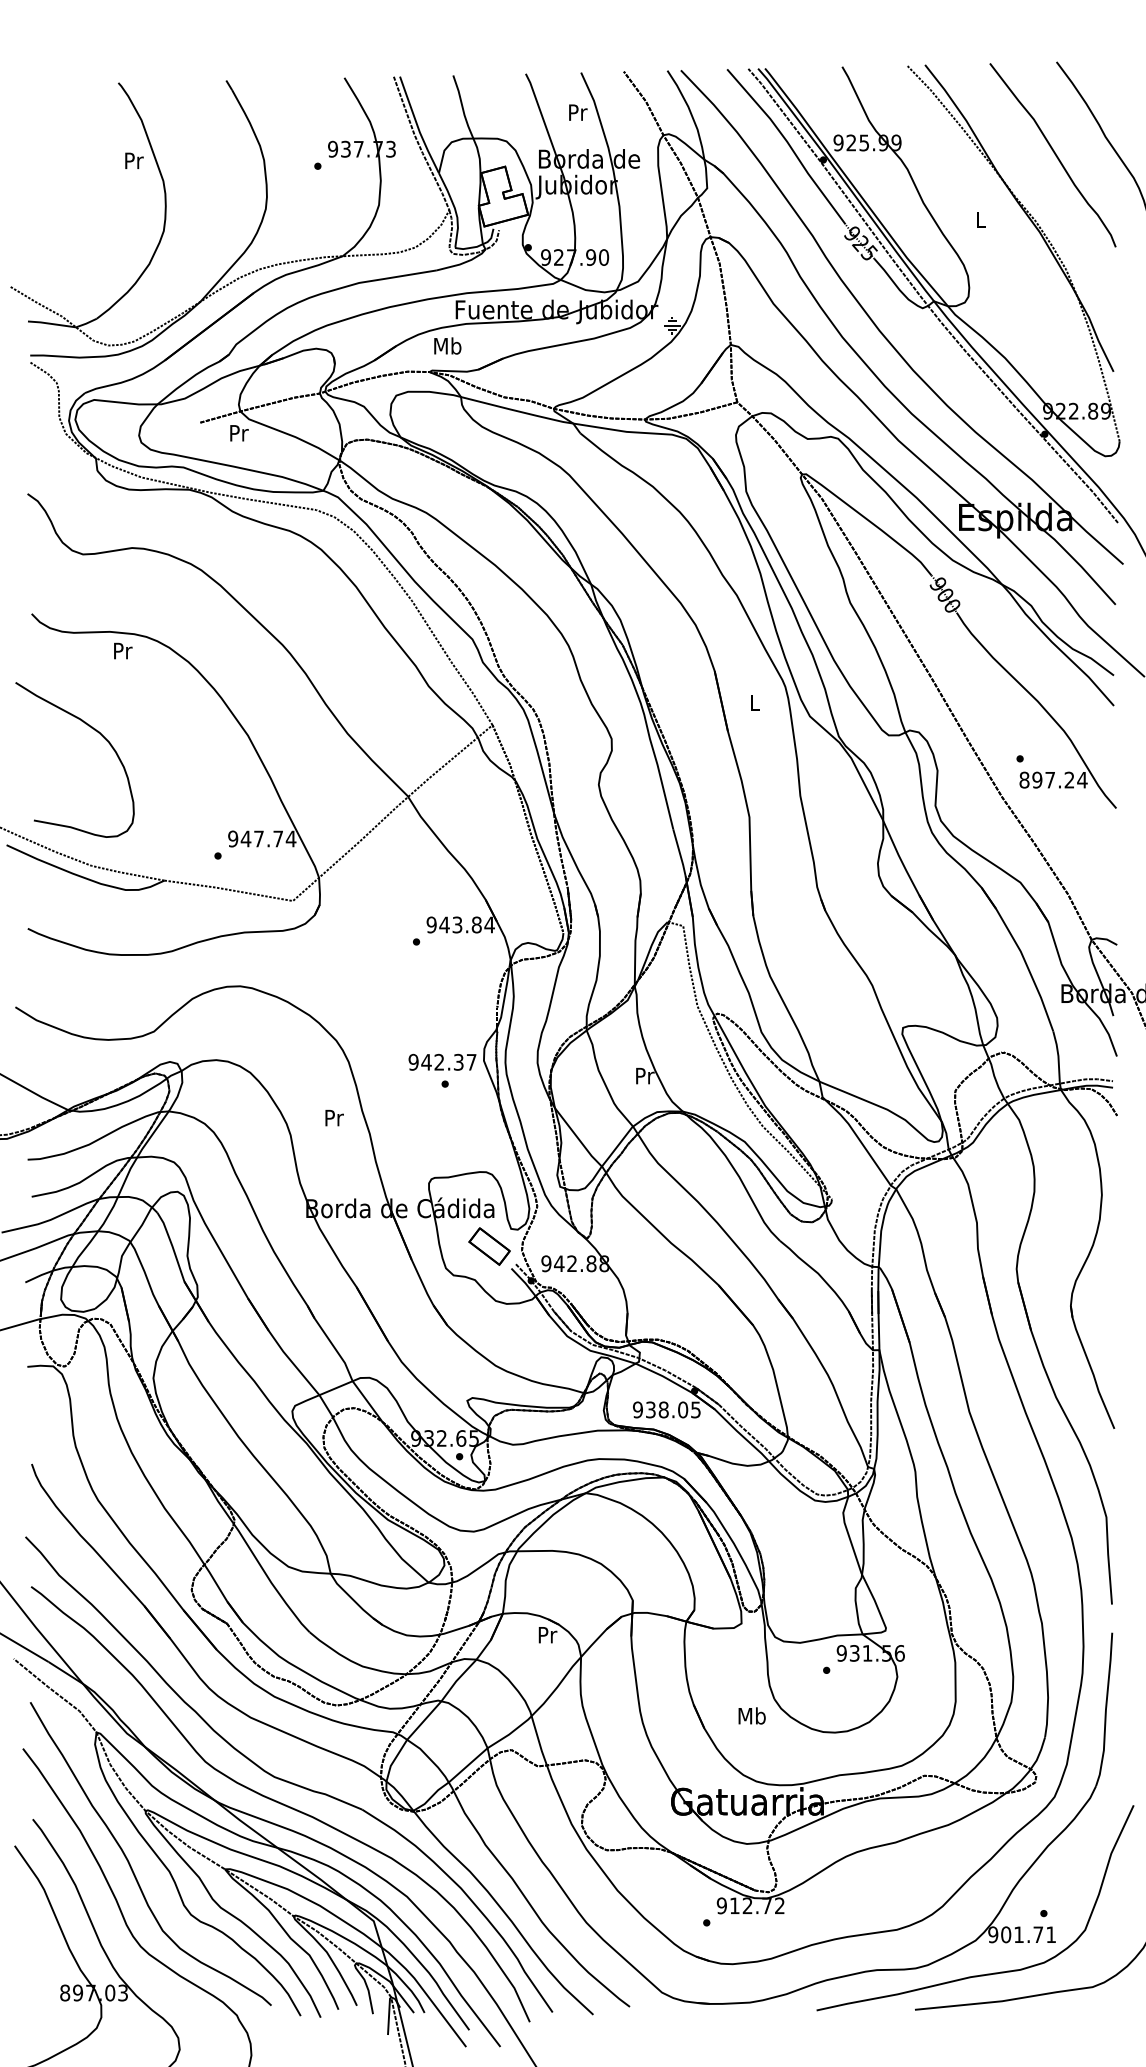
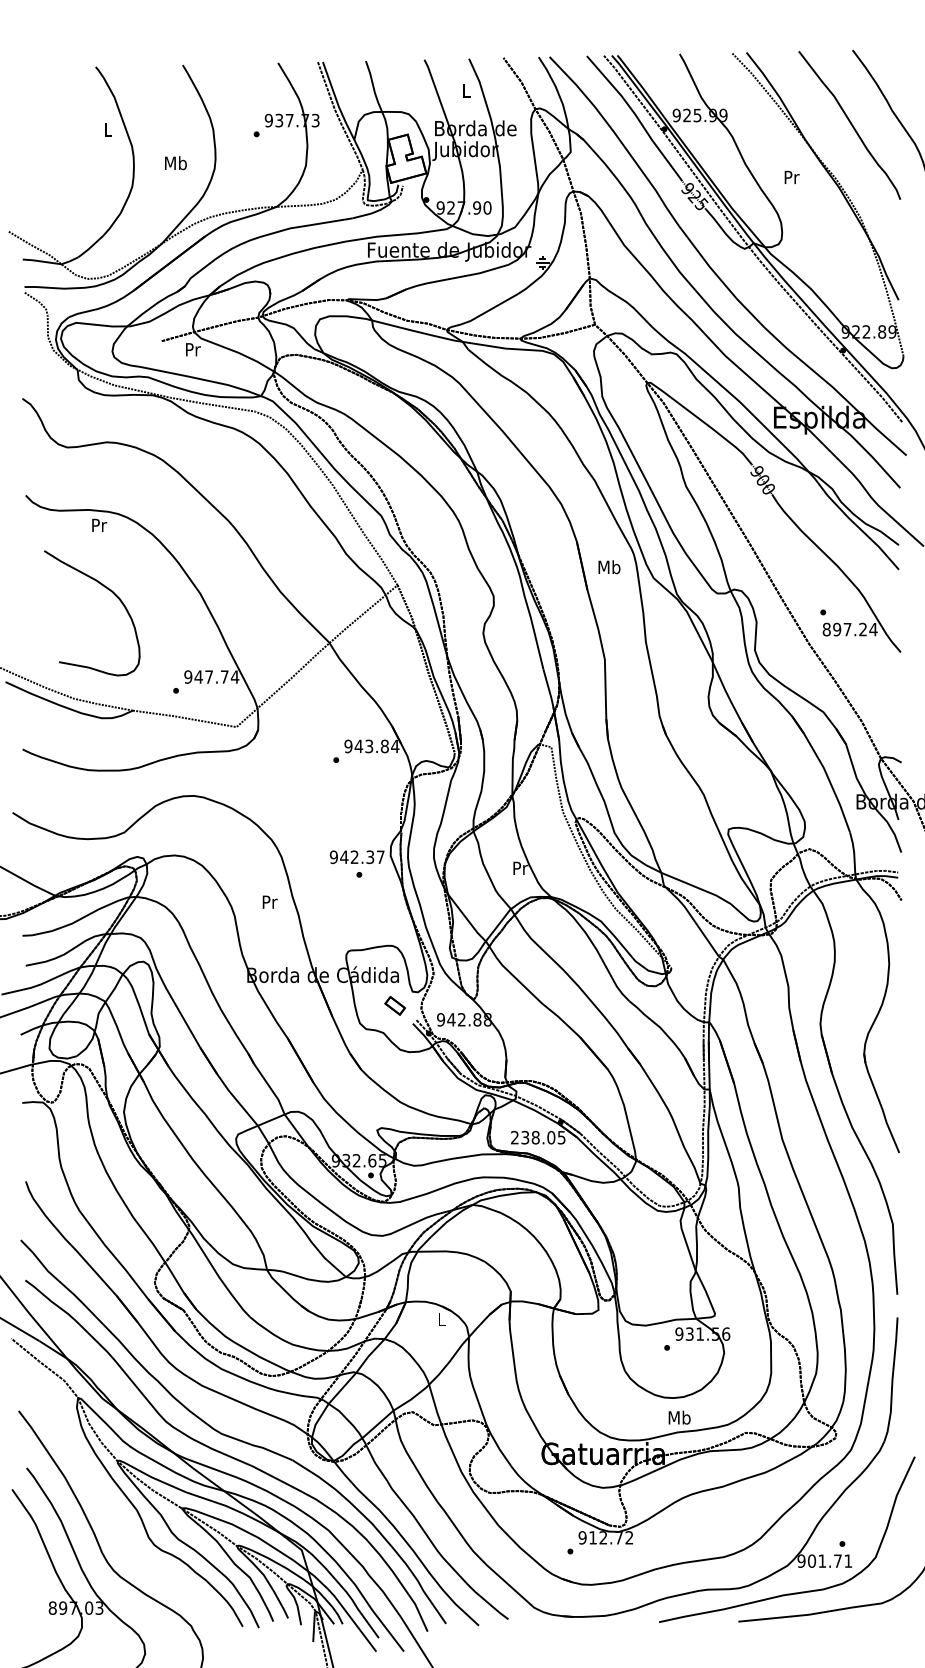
text: (578, 112) -> (466, 90), Pr -> L
text: (134, 160) -> (108, 129), Pr -> L
text: (981, 219) -> (792, 177), L -> Pr
text: (447, 345) -> (175, 162), moved
text: (754, 702) -> (608, 566), L -> Mb
curve: (95, 731) -> (108, 590), moved
part: (489, 1246) -> (395, 1005), size x0.6
text: (637, 1409) -> (514, 1137), 938.05 -> 238.05
text: (547, 1635) -> (441, 1319), Pr -> L
text: (751, 1715) -> (679, 1417), moved
curve: (130, 1863) -> (105, 1503), removed

